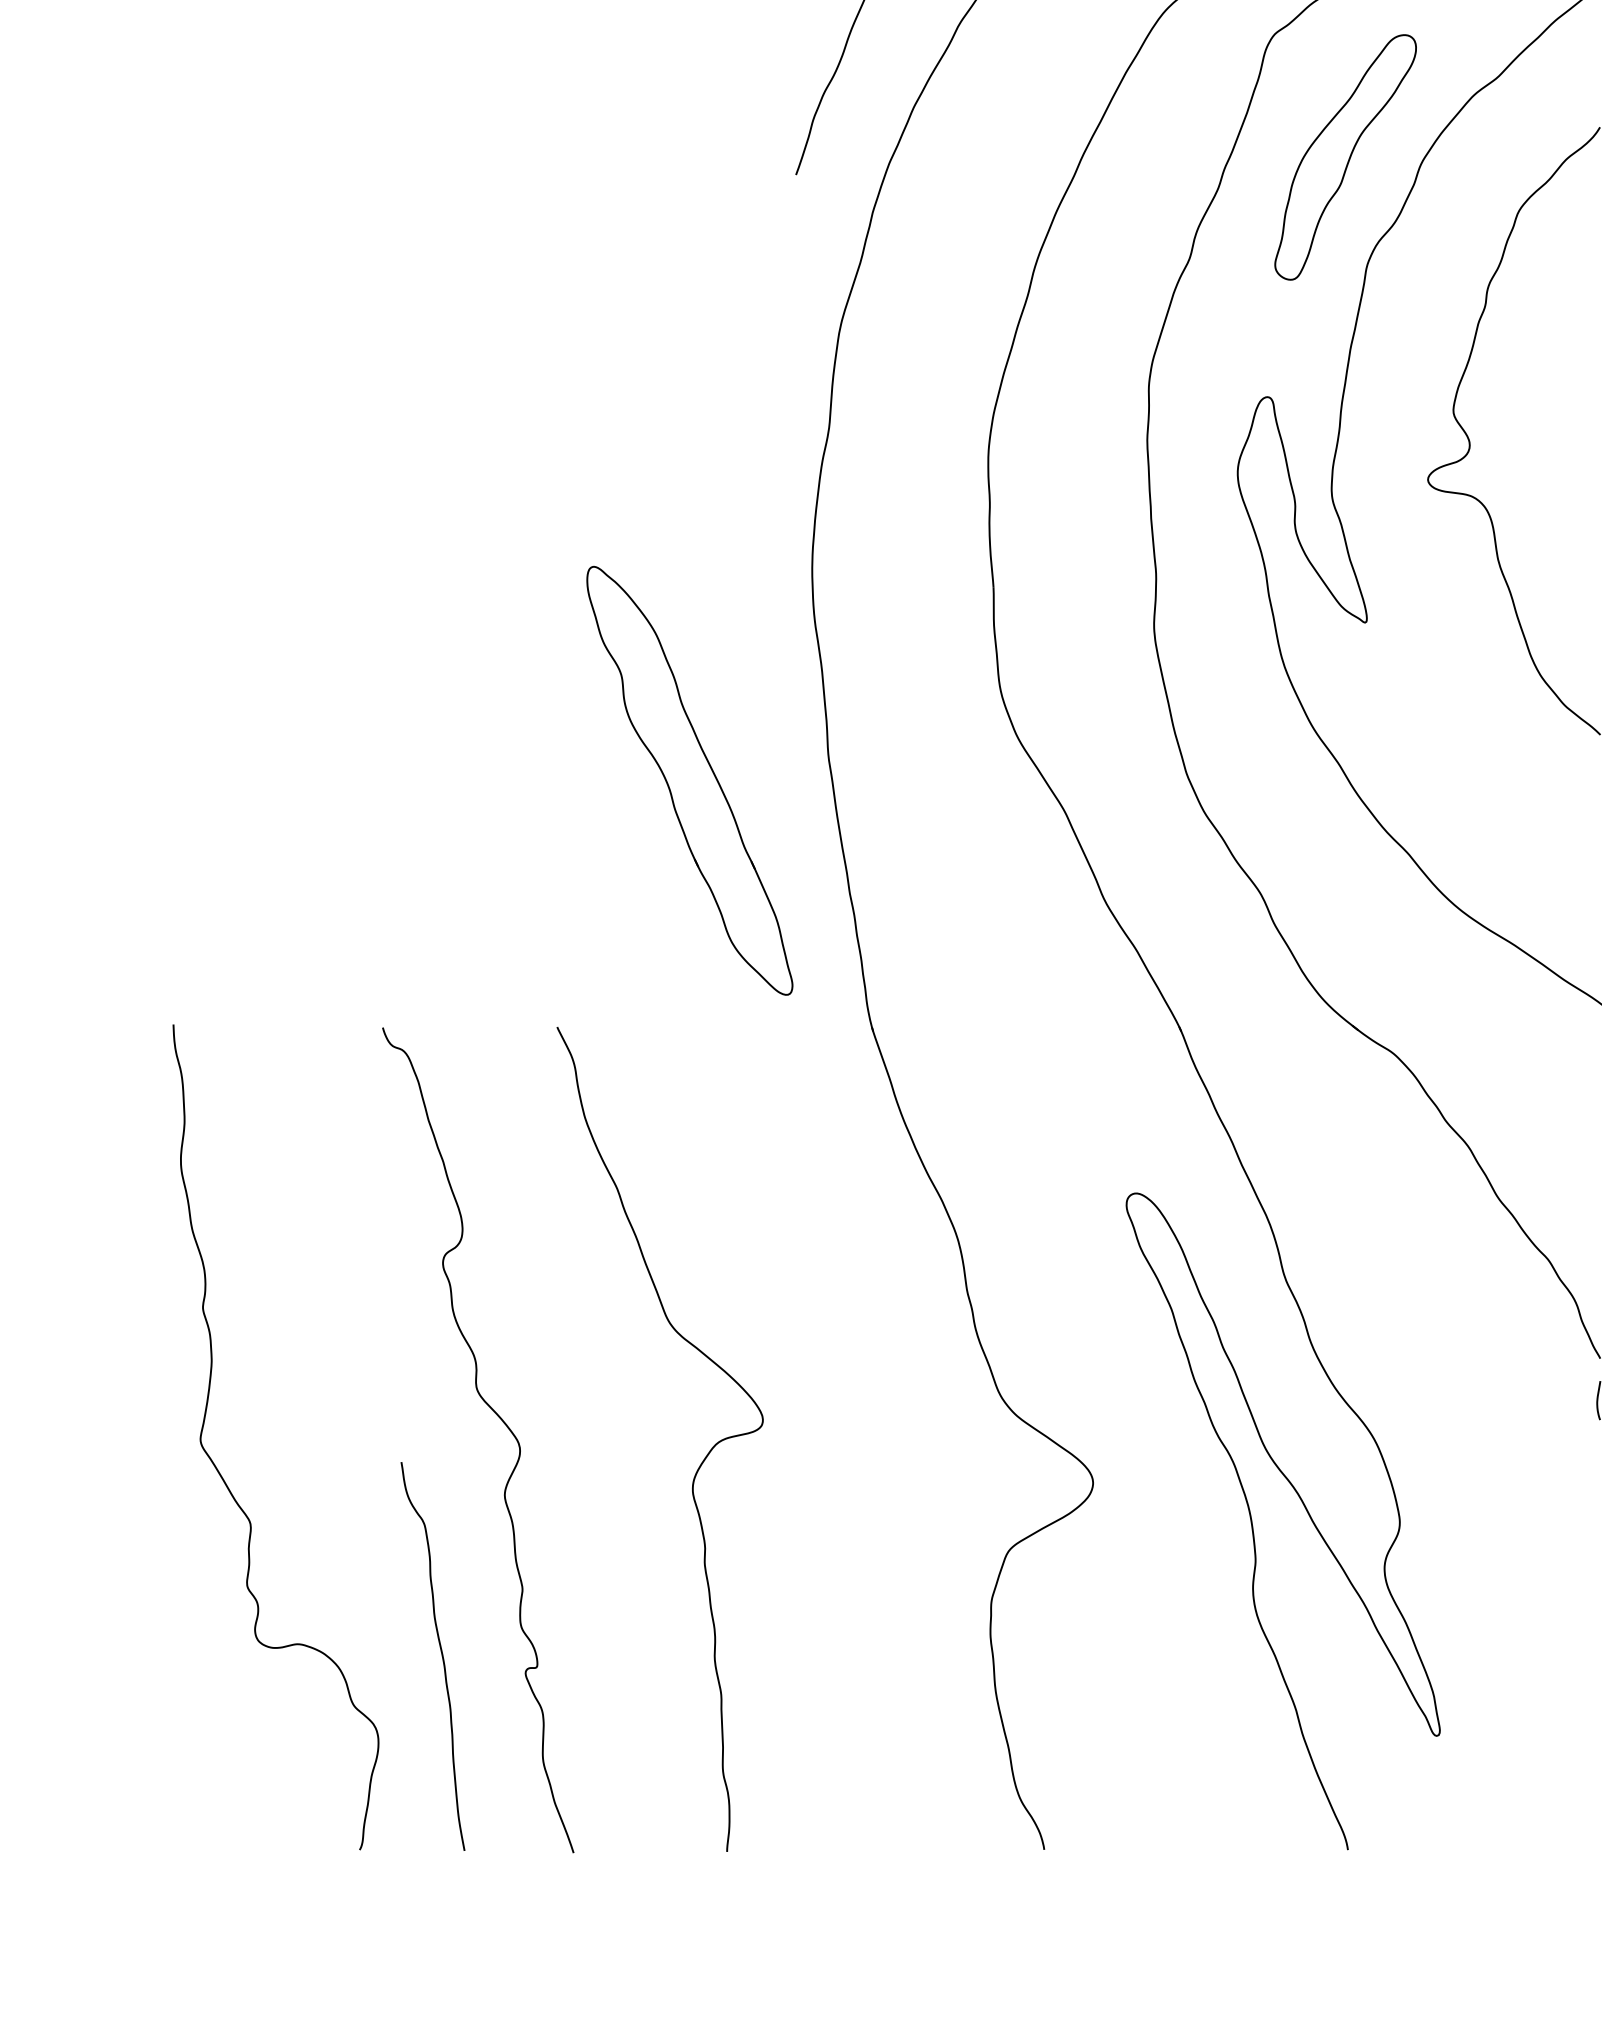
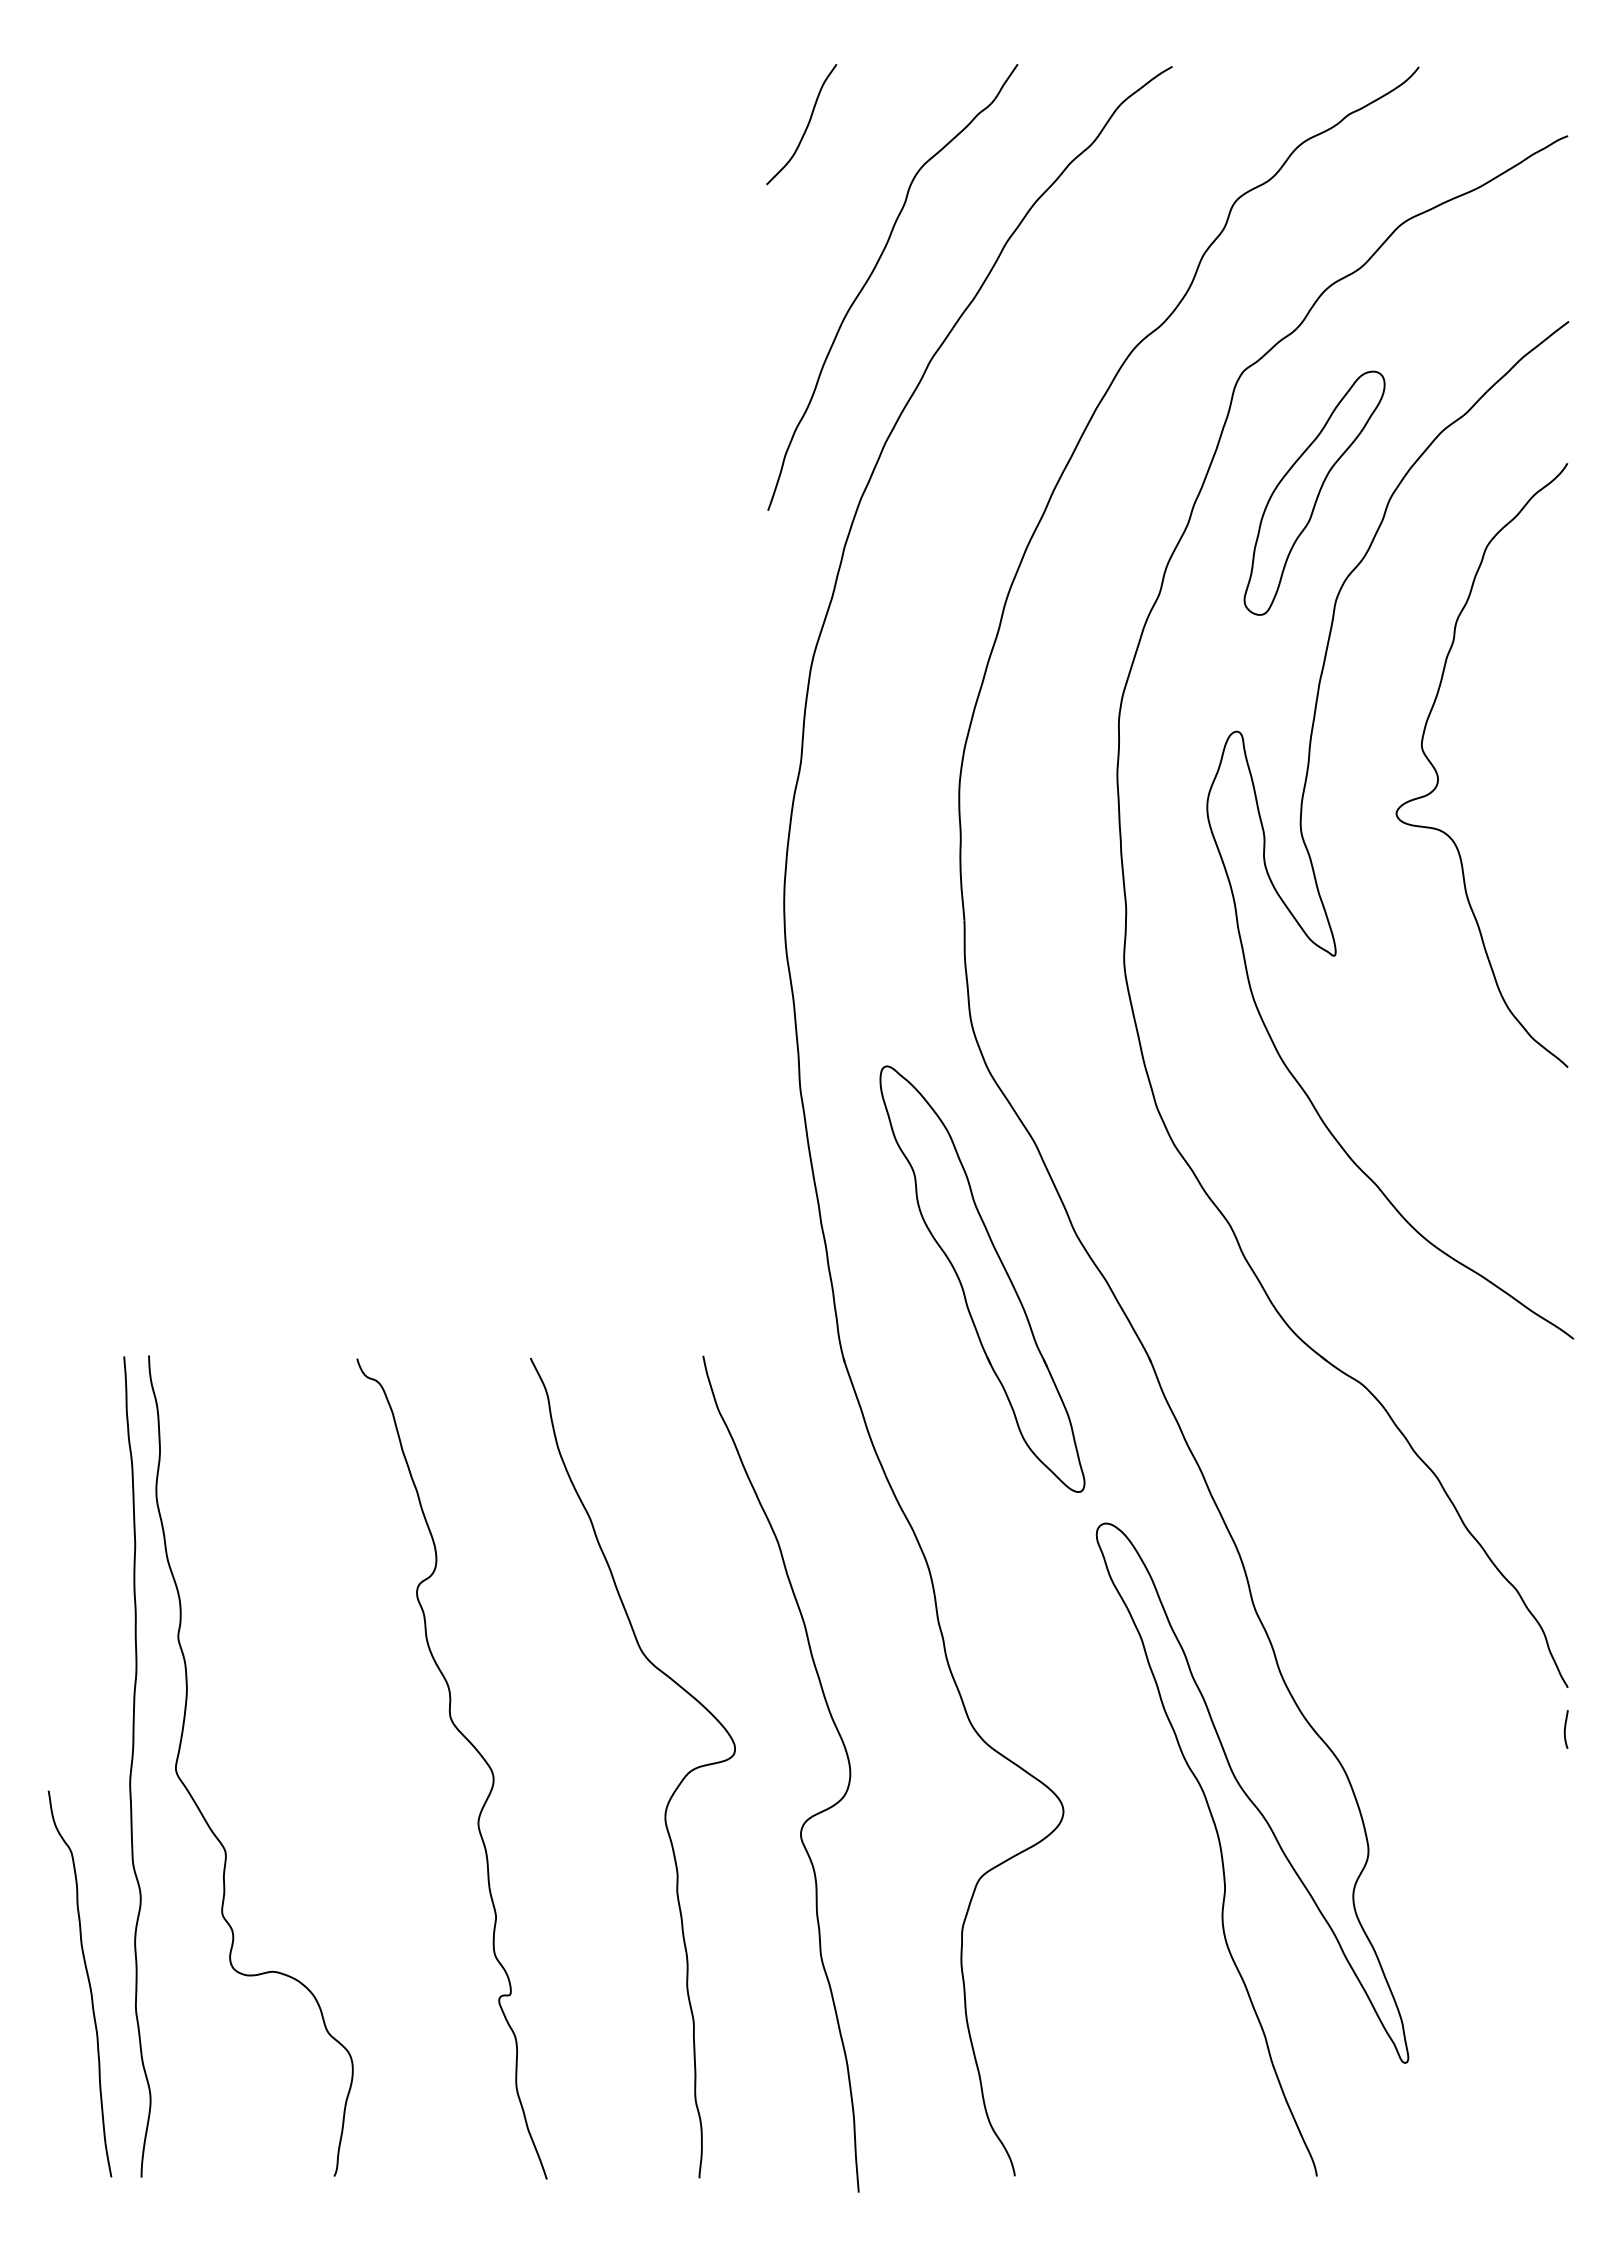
part: (689, 780) -> (982, 1278), moved
curve: (156, 1437) -> (132, 1766), added
curve: (838, 1488) -> (810, 1816), added
curve: (440, 1651) -> (87, 1979), moved

